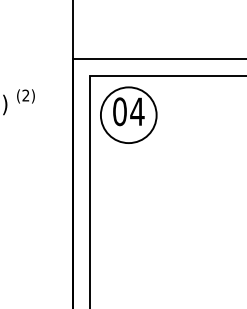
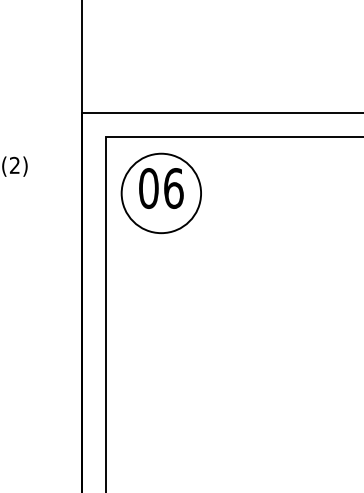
text: (137, 111) -> (173, 188), 04 -> 06

